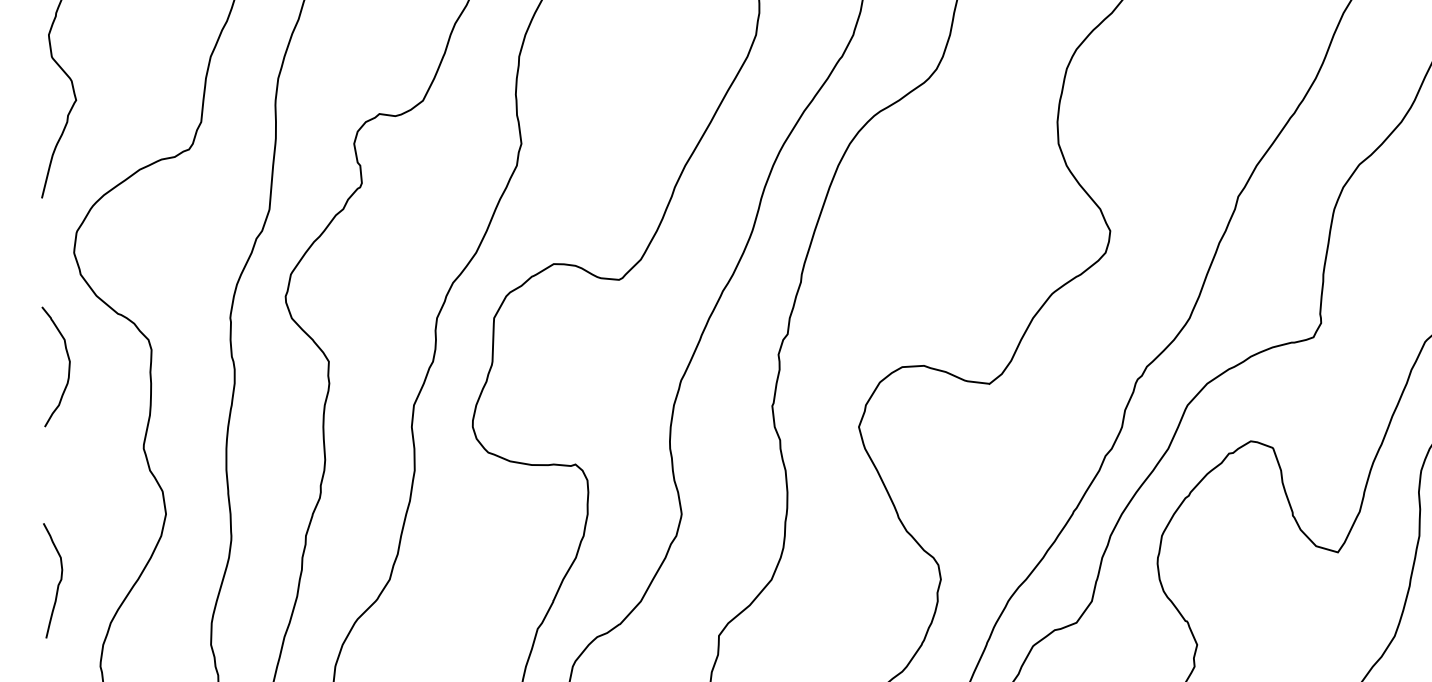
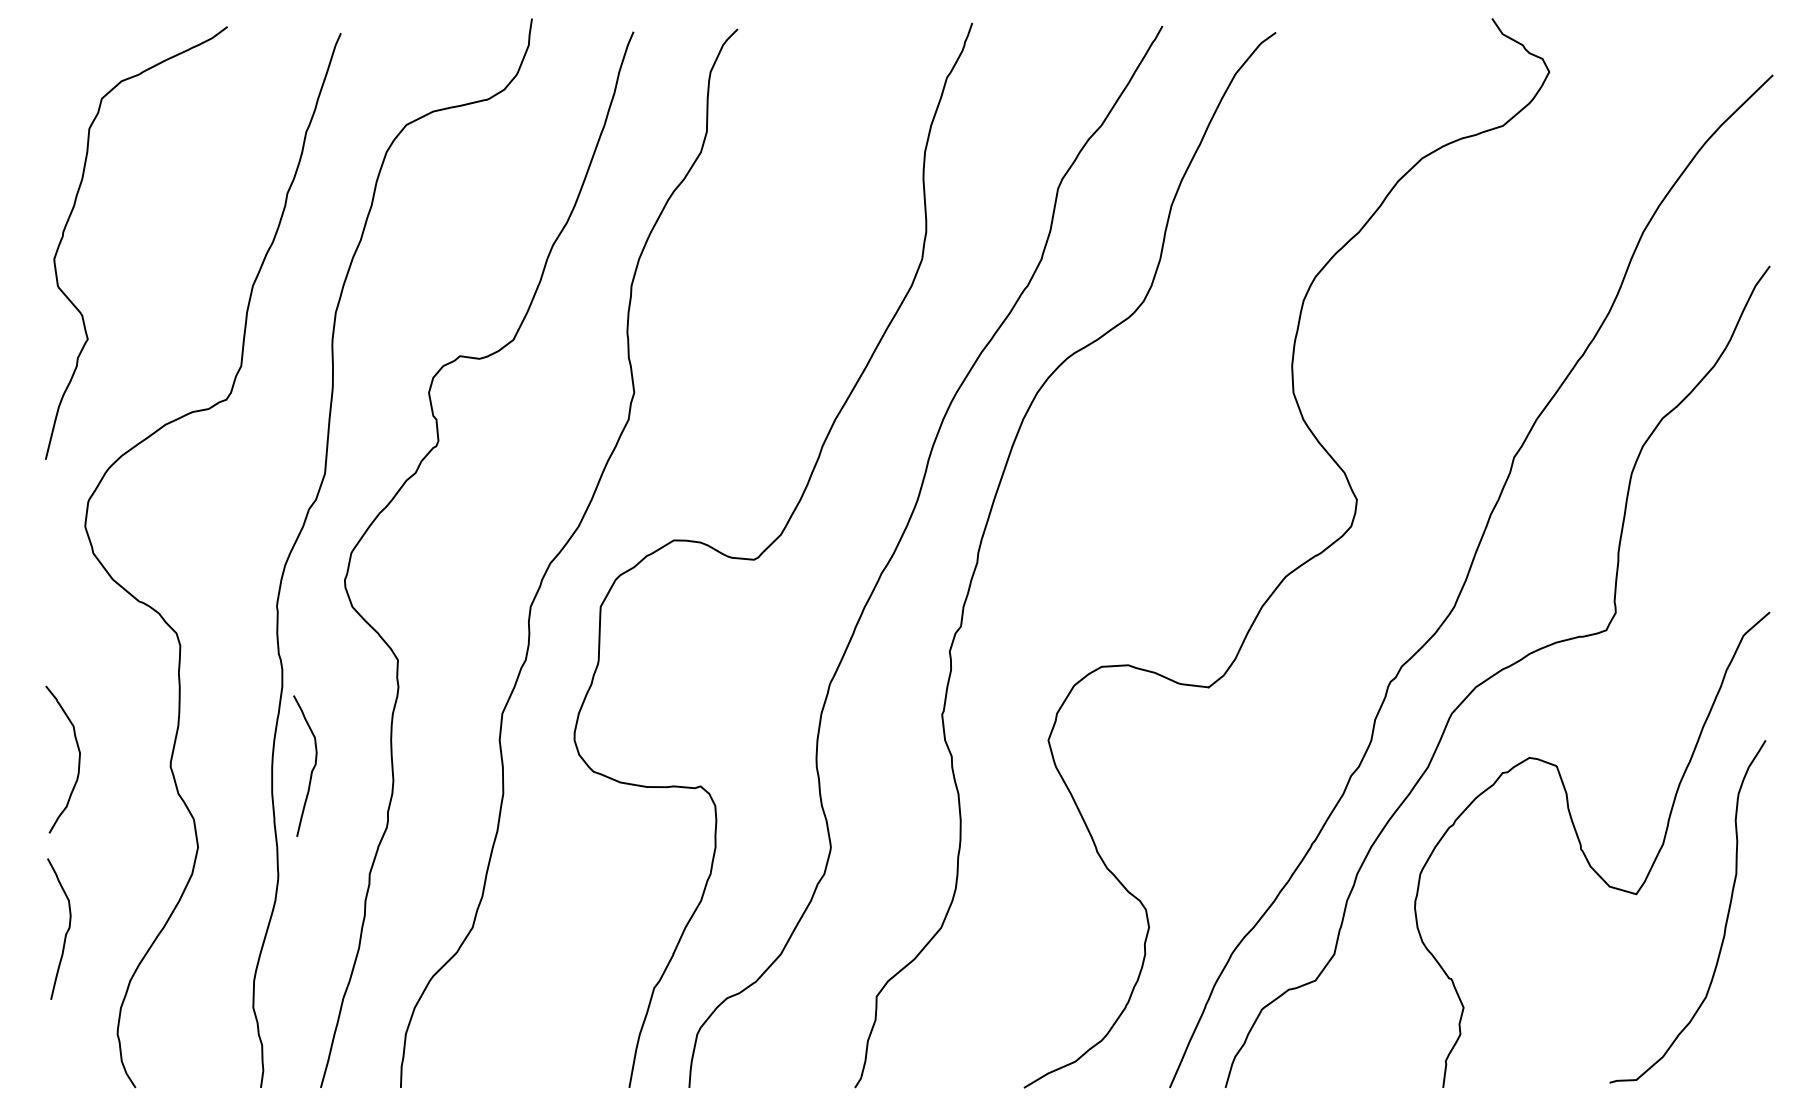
curve: (68, 366) -> (78, 759), moved
curve: (259, 449) -> (312, 768), added

